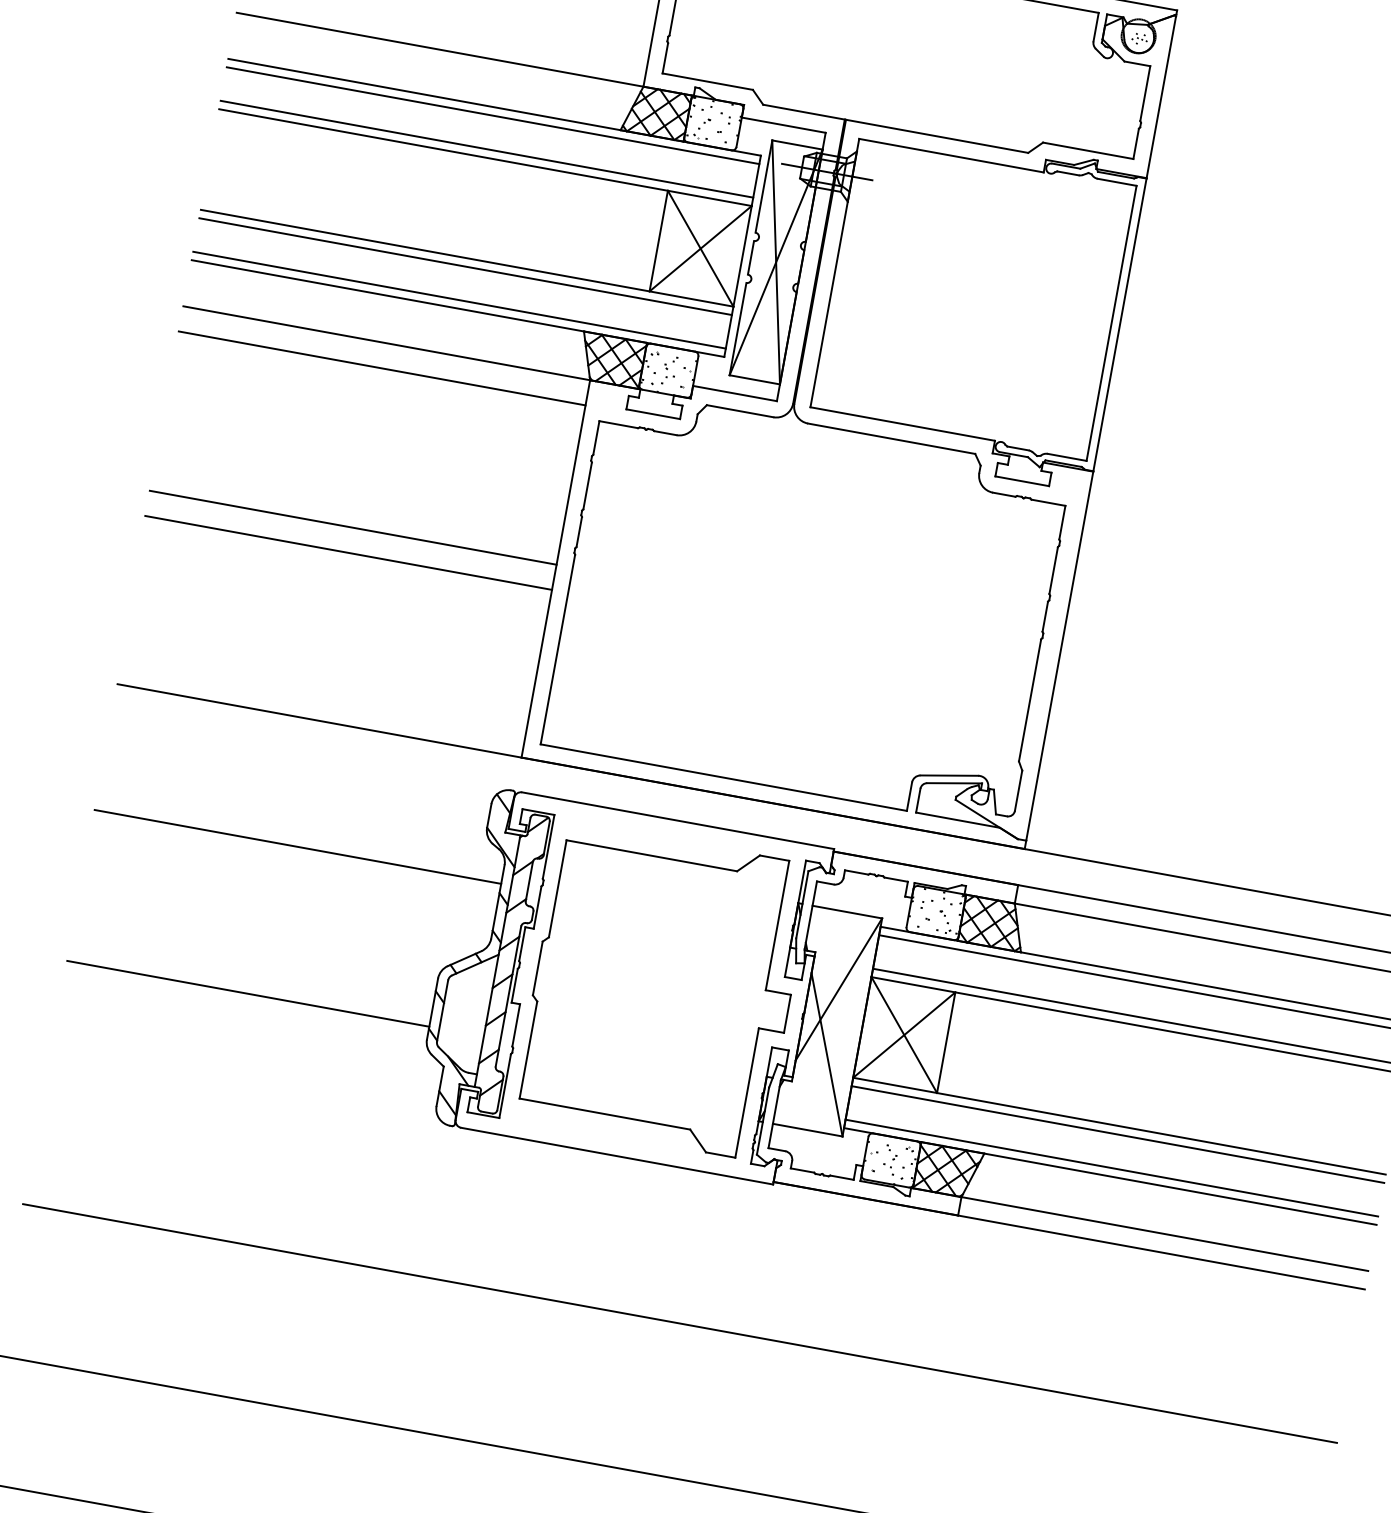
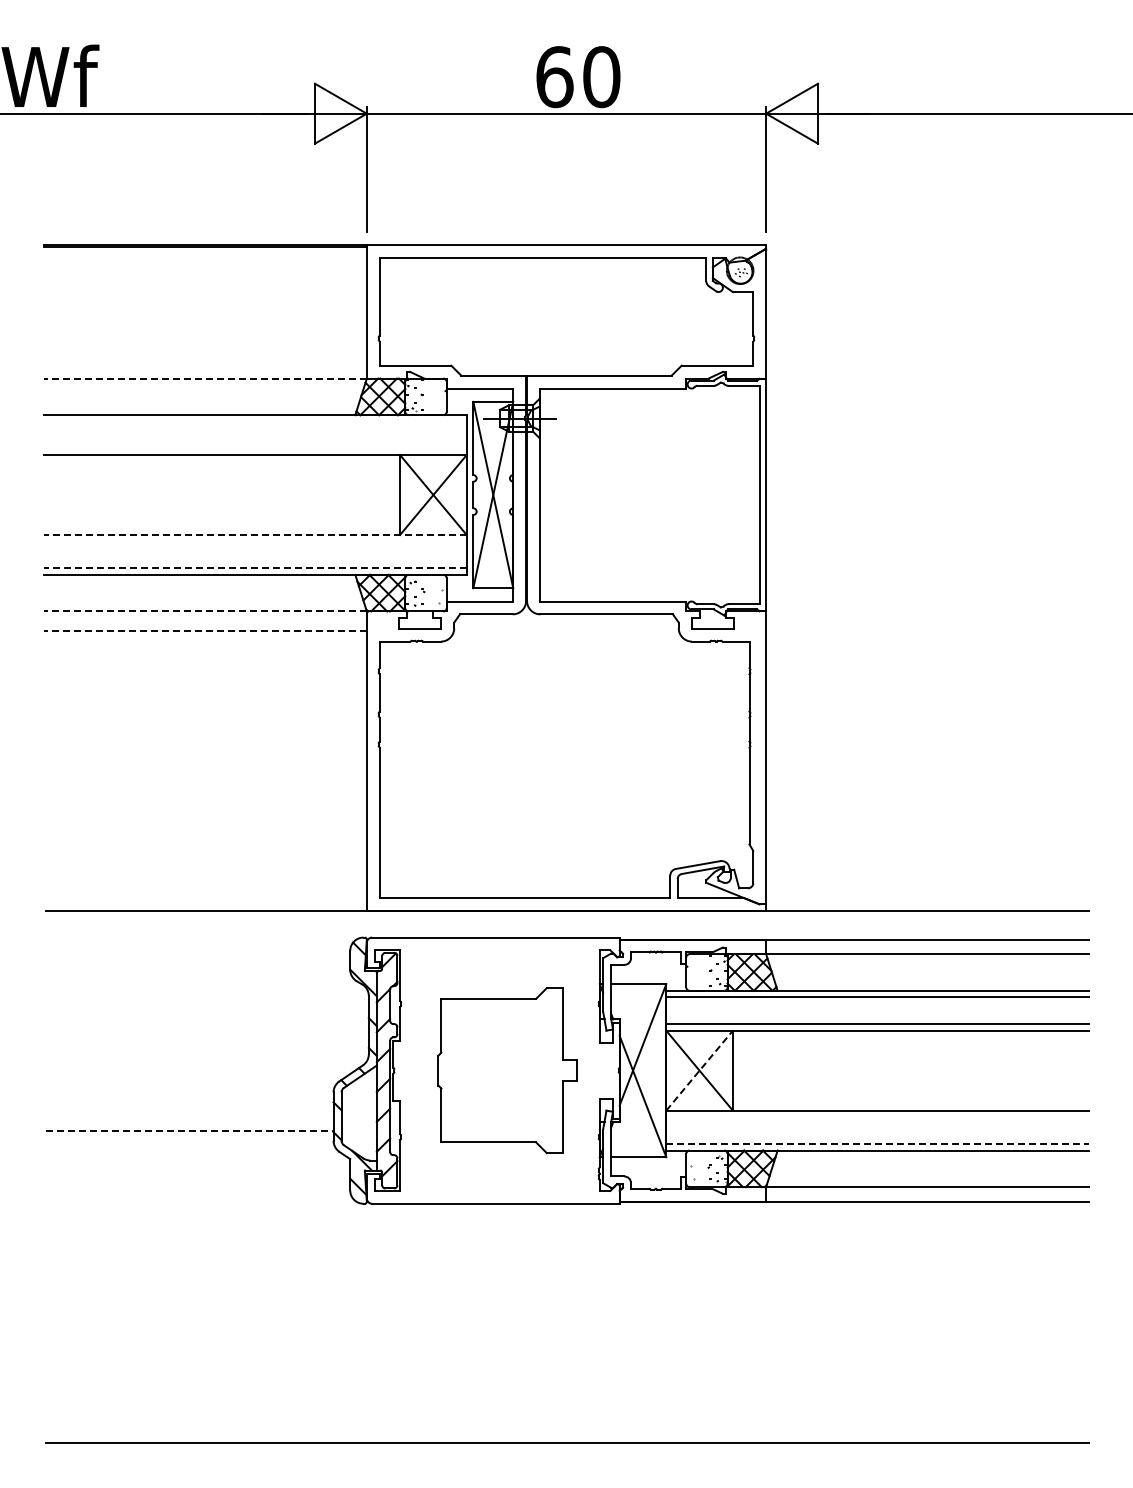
line: (438, 49) -> (204, 378), solid -> dashed
line: (493, 115) -> (255, 421), removed
line: (487, 149) -> (255, 448), removed
line: (466, 257) -> (254, 534), solid -> dashed
line: (465, 266) -> (255, 541), removed
line: (458, 300) -> (254, 568), solid -> dashed
line: (385, 343) -> (204, 611), solid -> dashed
line: (380, 368) -> (204, 631), solid -> dashed
line: (353, 527) -> (205, 757), removed
line: (348, 552) -> (205, 777), removed
line: (297, 846) -> (207, 1010), removed
part: (662, 990) -> (507, 1070), size x0.7
line: (247, 993) -> (189, 1130), solid -> dashed
line: (904, 1034) -> (699, 1070), solid -> dashed
line: (1117, 1134) -> (877, 1117), removed
line: (1113, 1167) -> (878, 1143), solid -> dashed
line: (679, 1323) -> (567, 1323), removed

